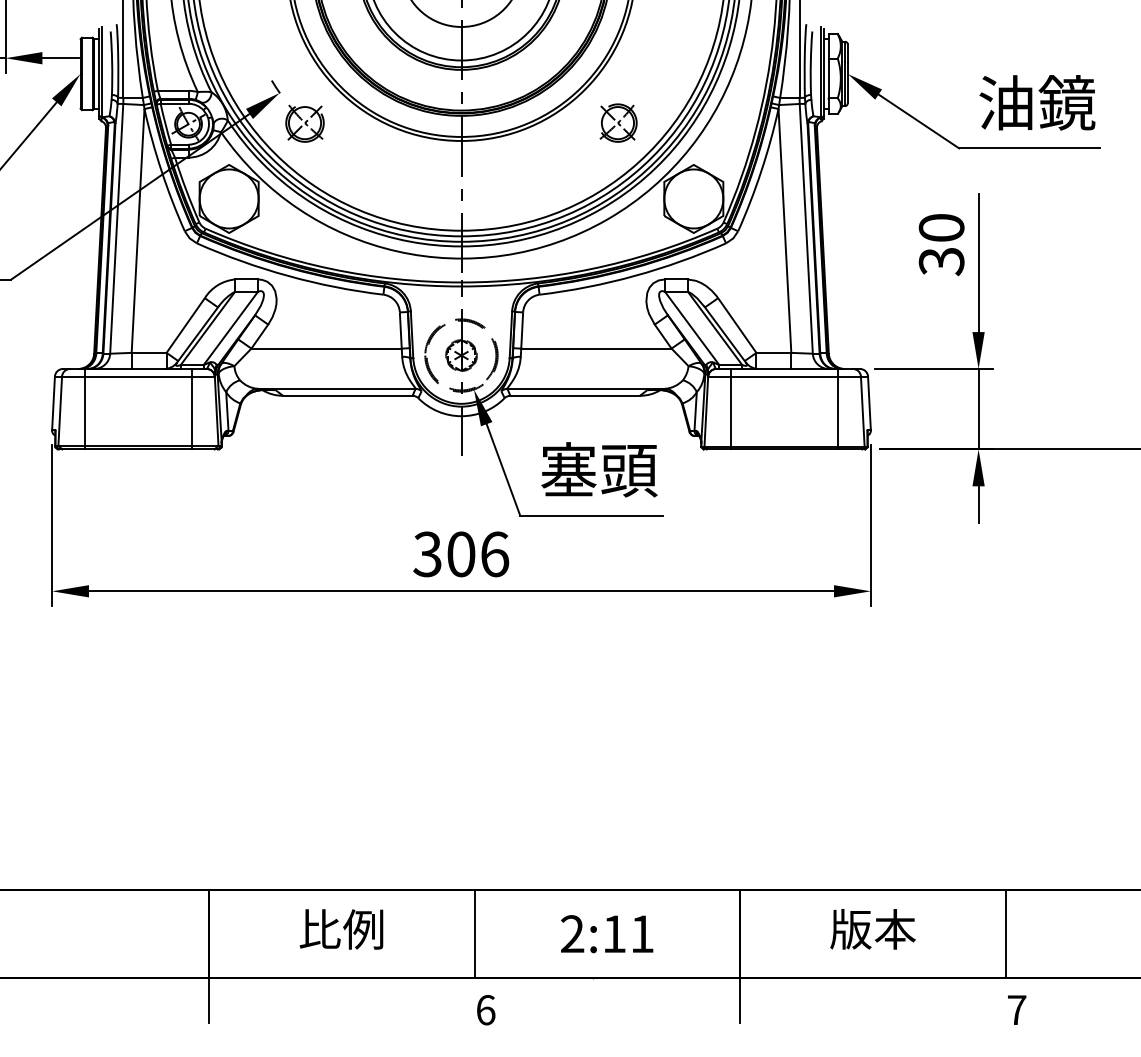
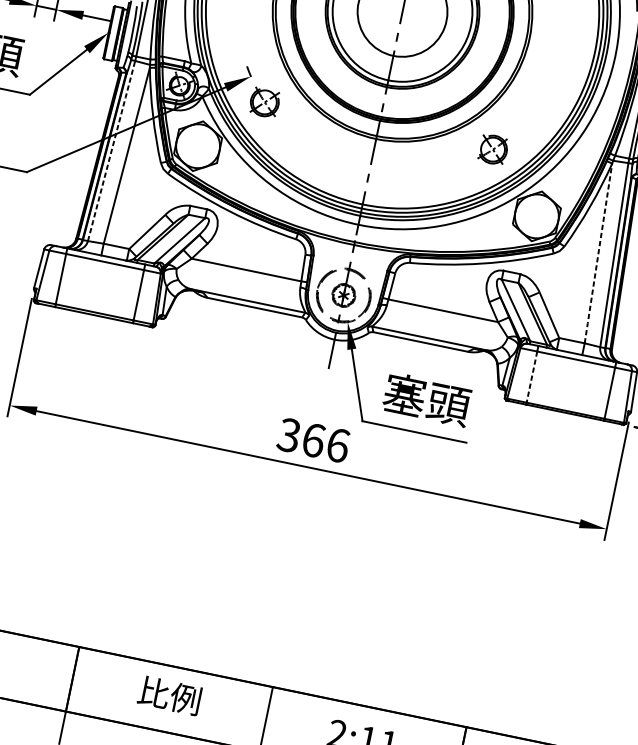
line: (116, 228) -> (111, 150), solid -> dashed
line: (784, 230) -> (598, 253), solid -> dashed
line: (731, 412) -> (532, 377), solid -> dashed
text: (461, 554) -> (313, 440), 306 -> 366

